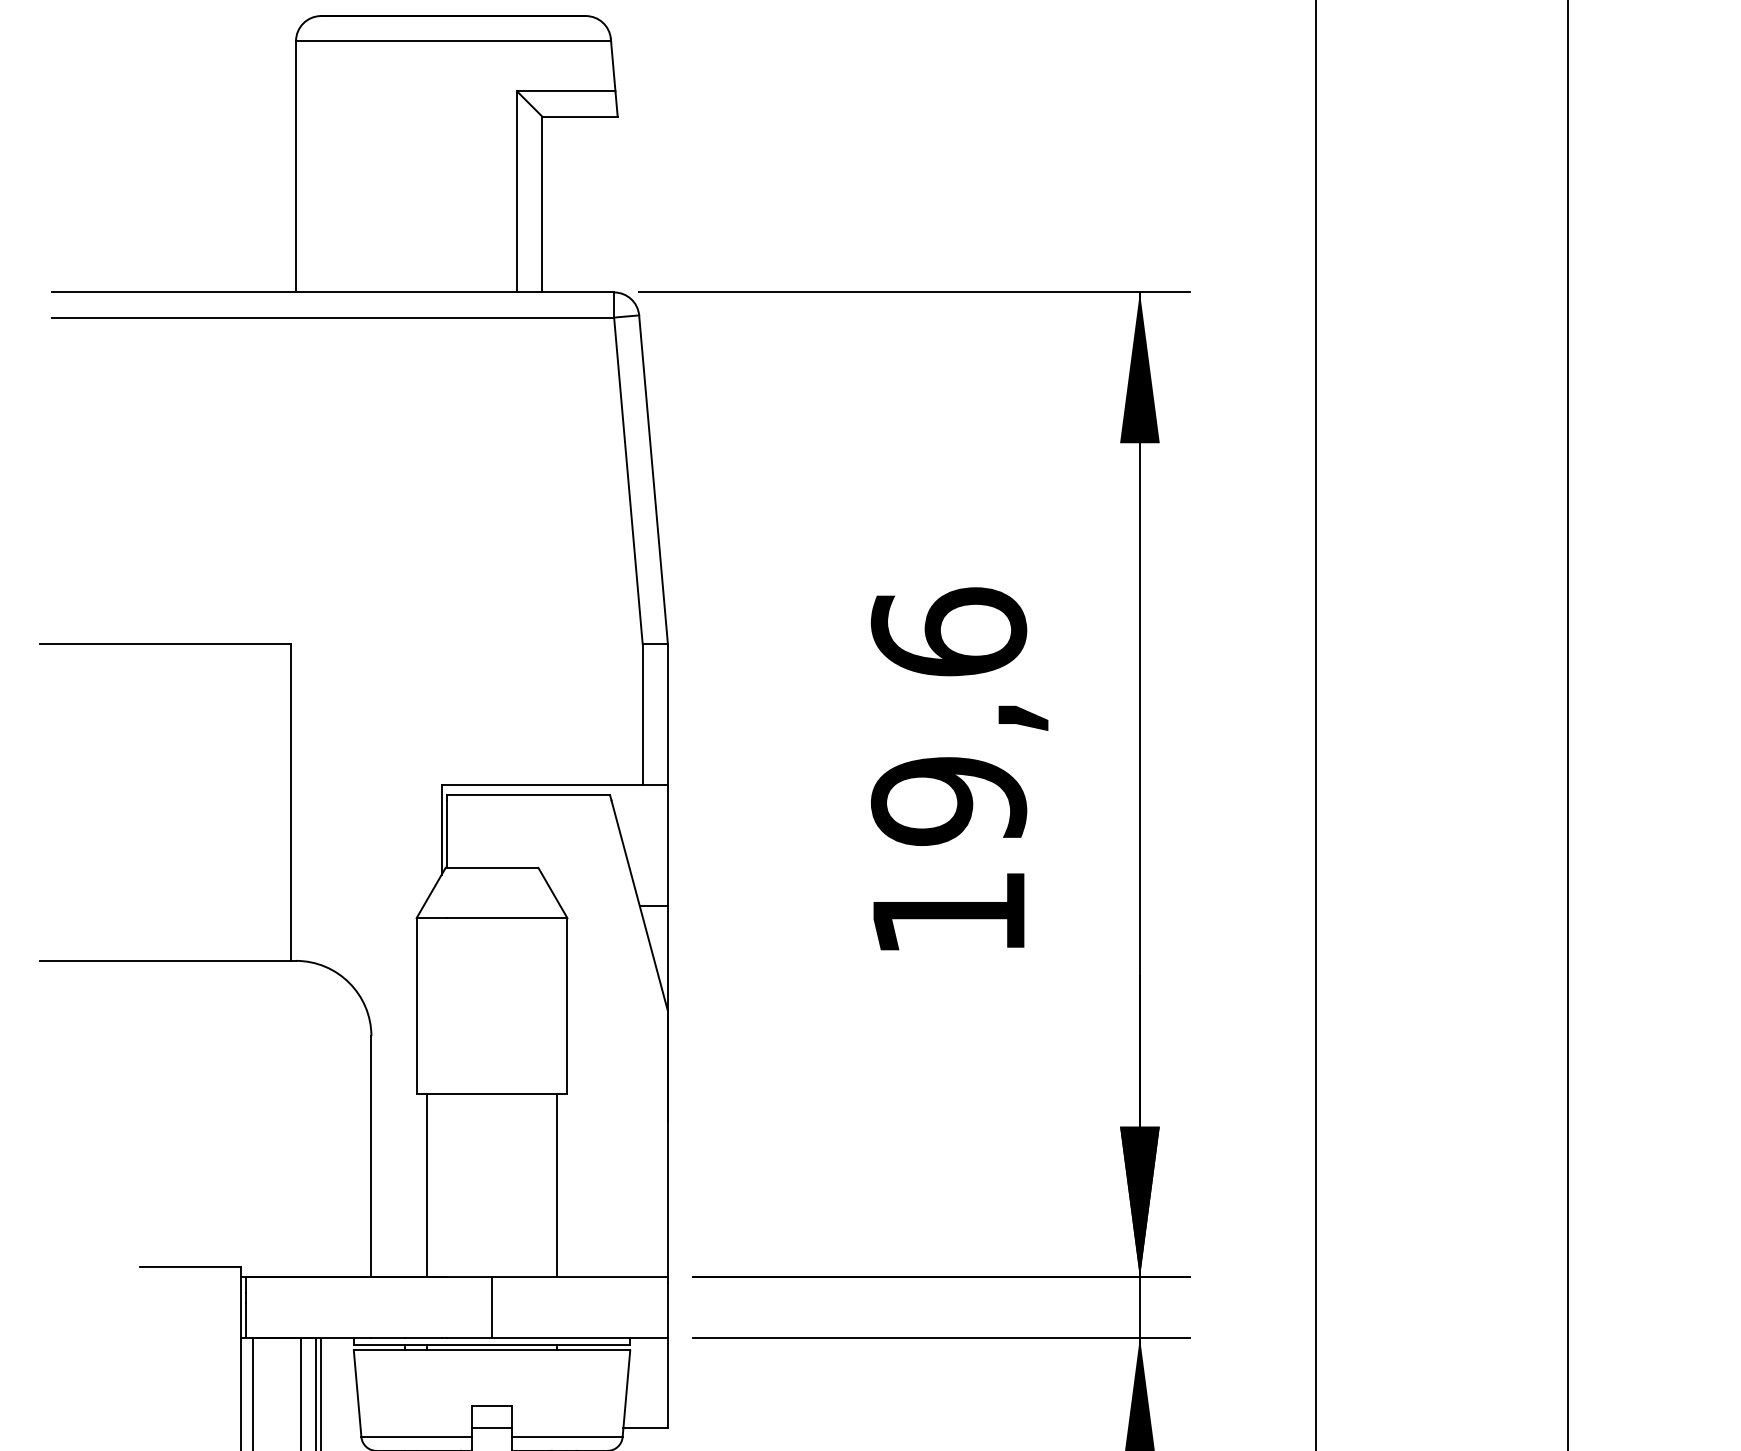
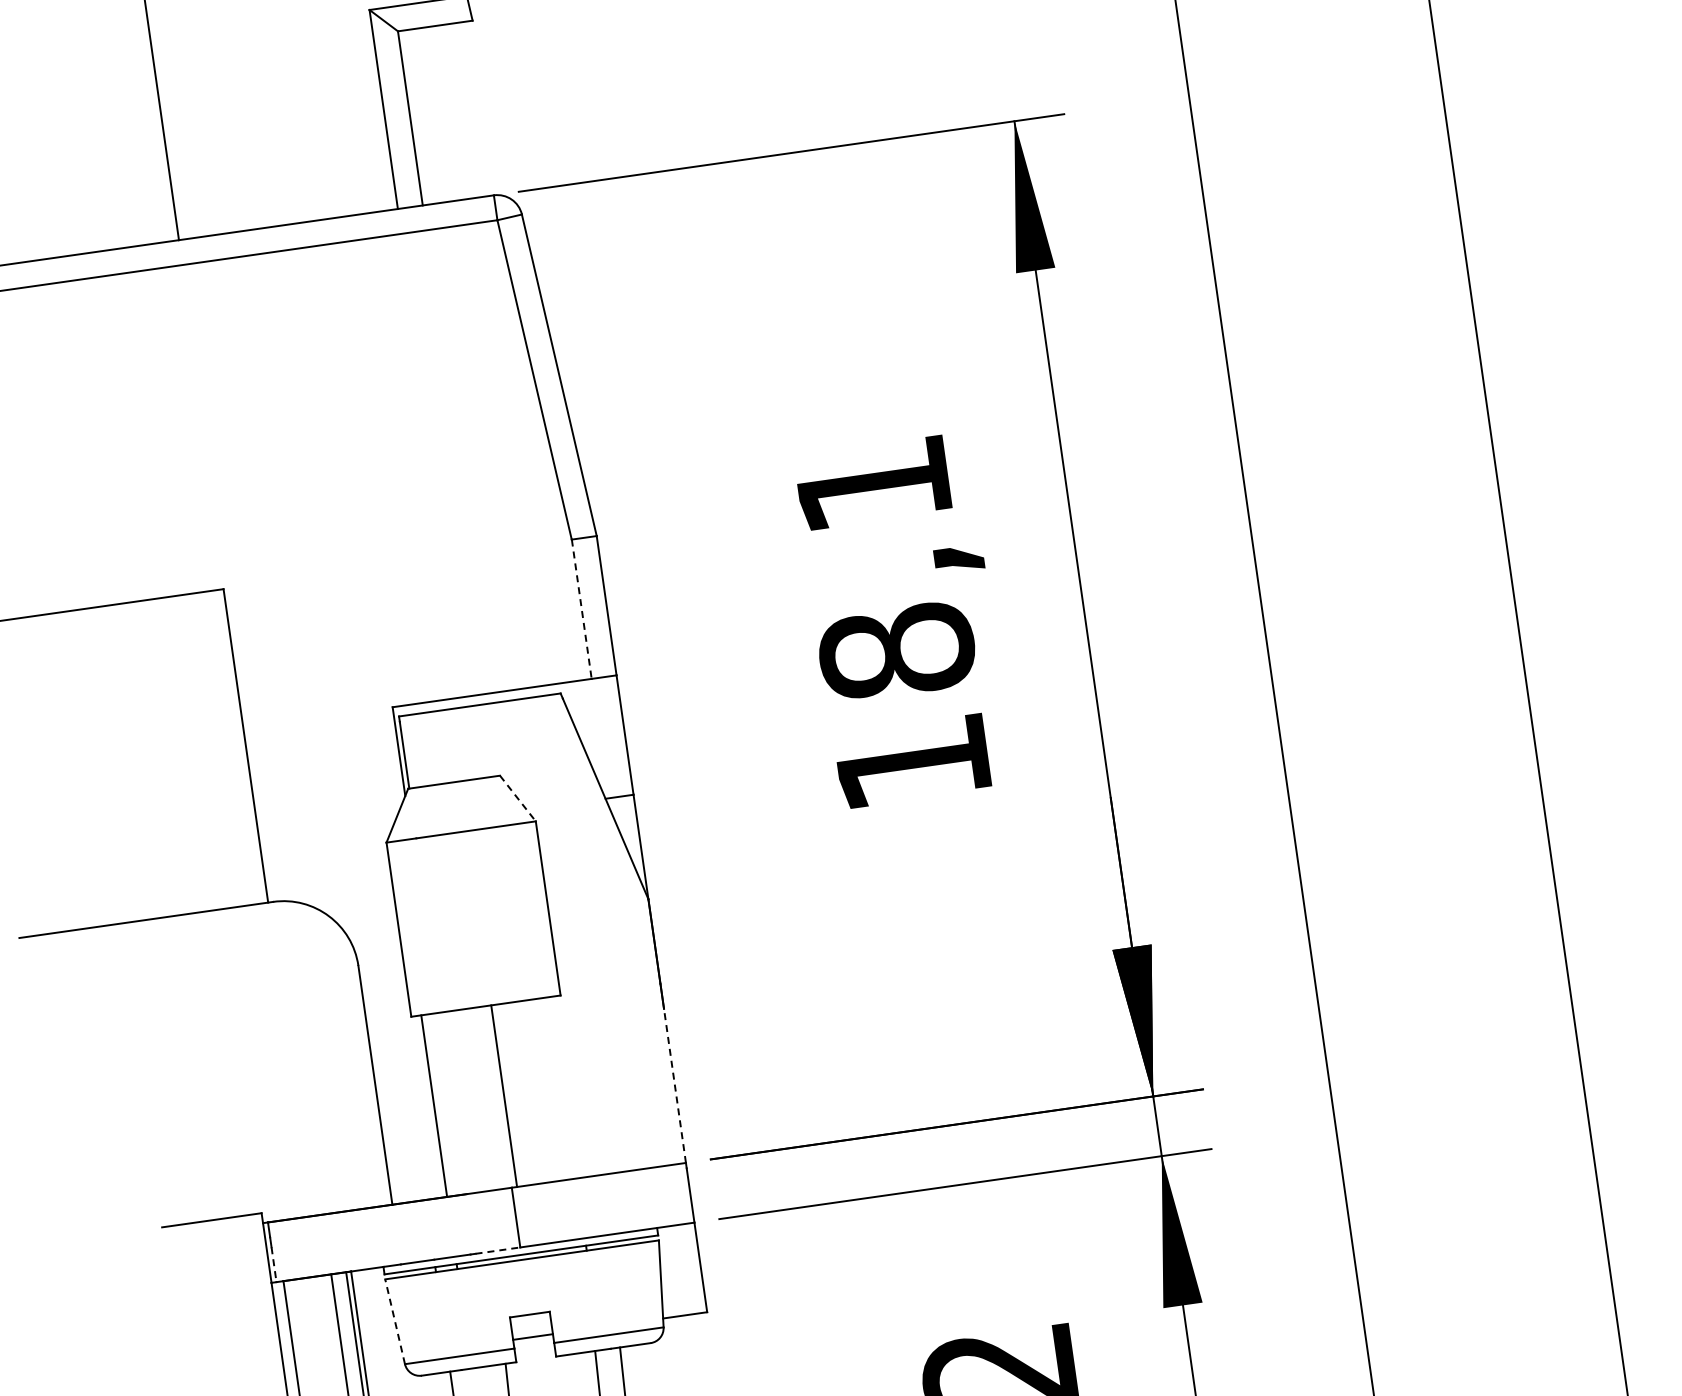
line: (642, 715) -> (581, 610), solid -> dashed
text: (948, 716) -> (884, 568), 19,6 -> 18,1
line: (553, 893) -> (518, 798), solid -> dashed
line: (557, 1185) -> (504, 1095), moved
line: (667, 1199) -> (674, 1085), solid -> dashed
line: (245, 1320) -> (273, 1265), solid -> dashed
line: (469, 1337) -> (497, 1250), solid -> dashed
line: (357, 1393) -> (394, 1321), solid -> dashed

